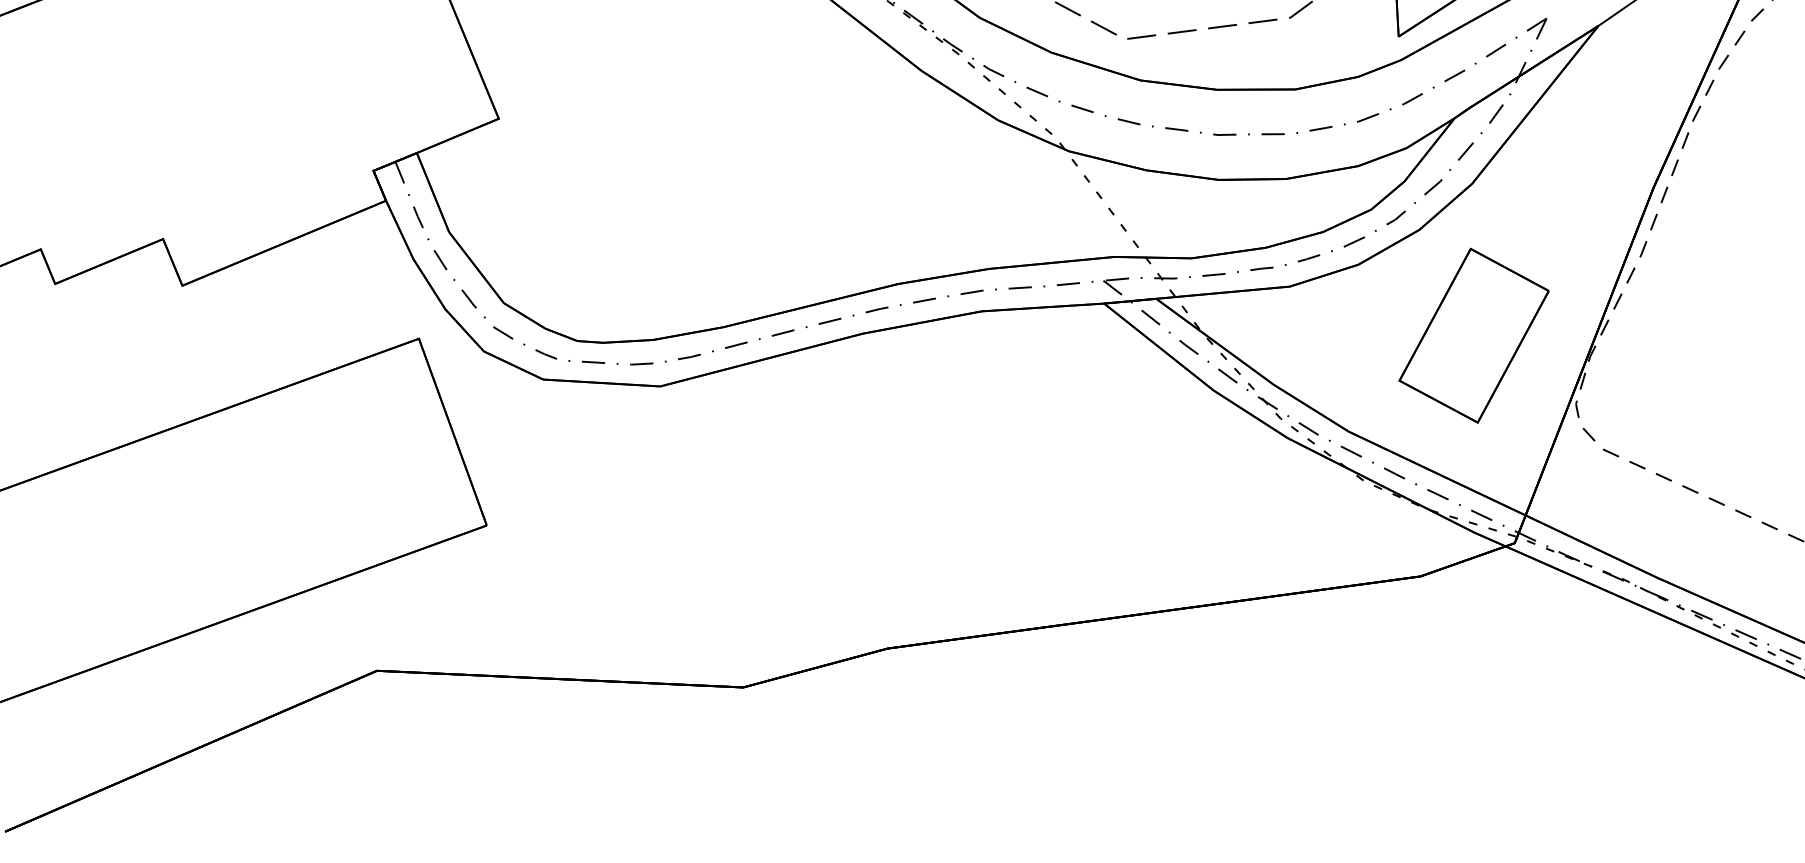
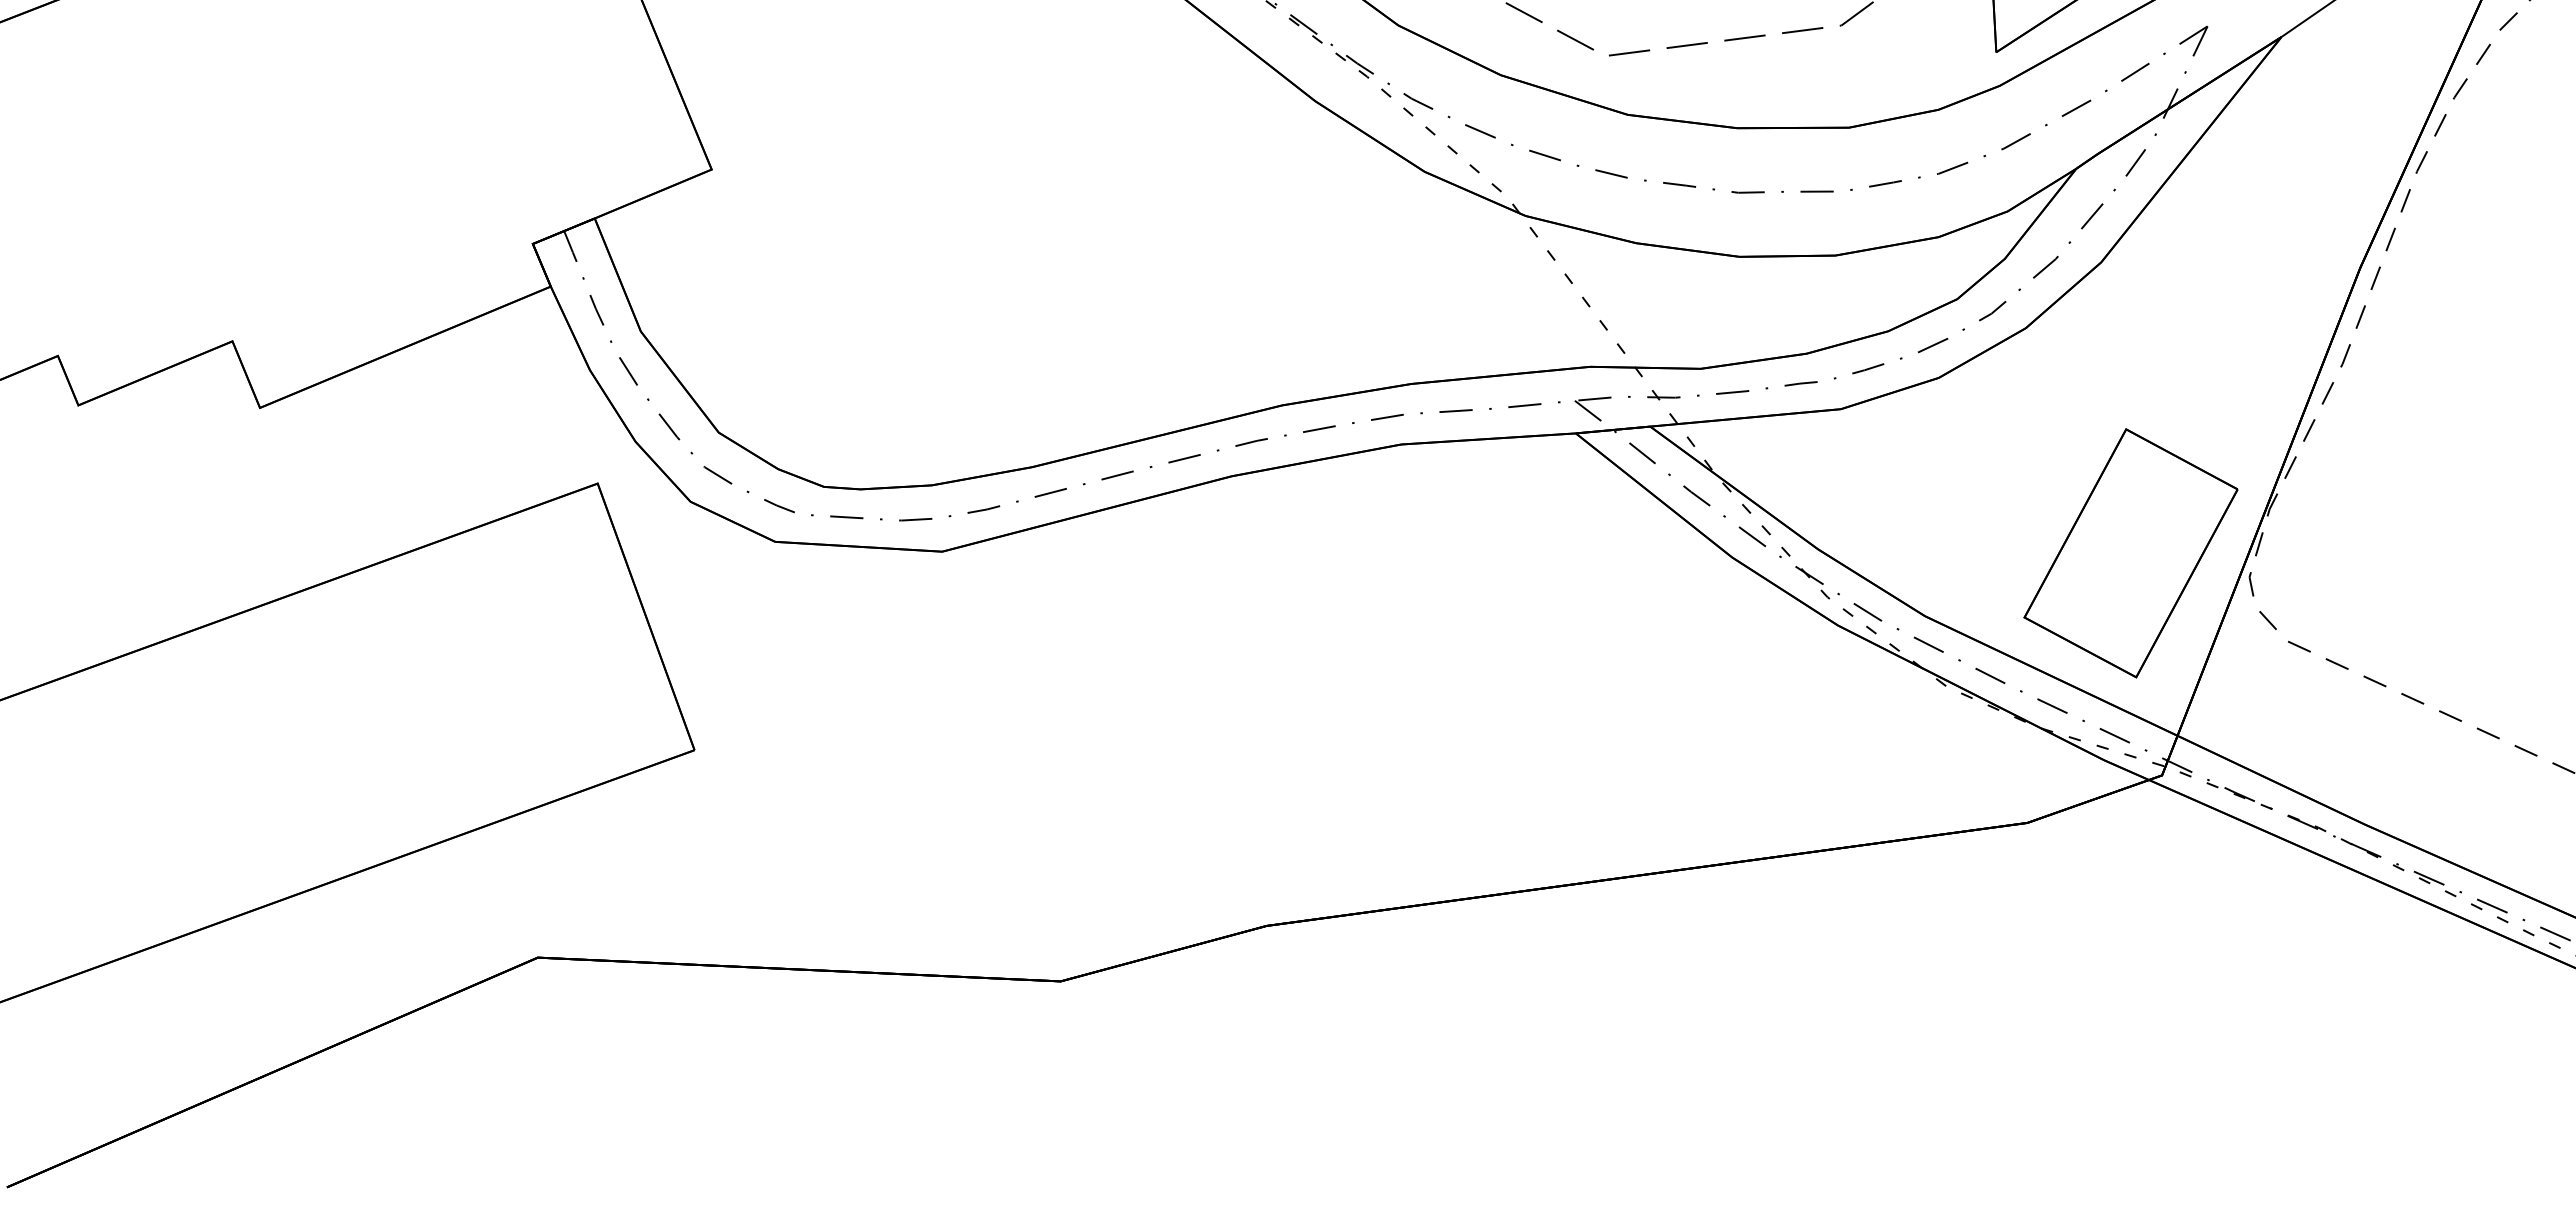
part: (1473, 335) -> (2130, 553), moved

